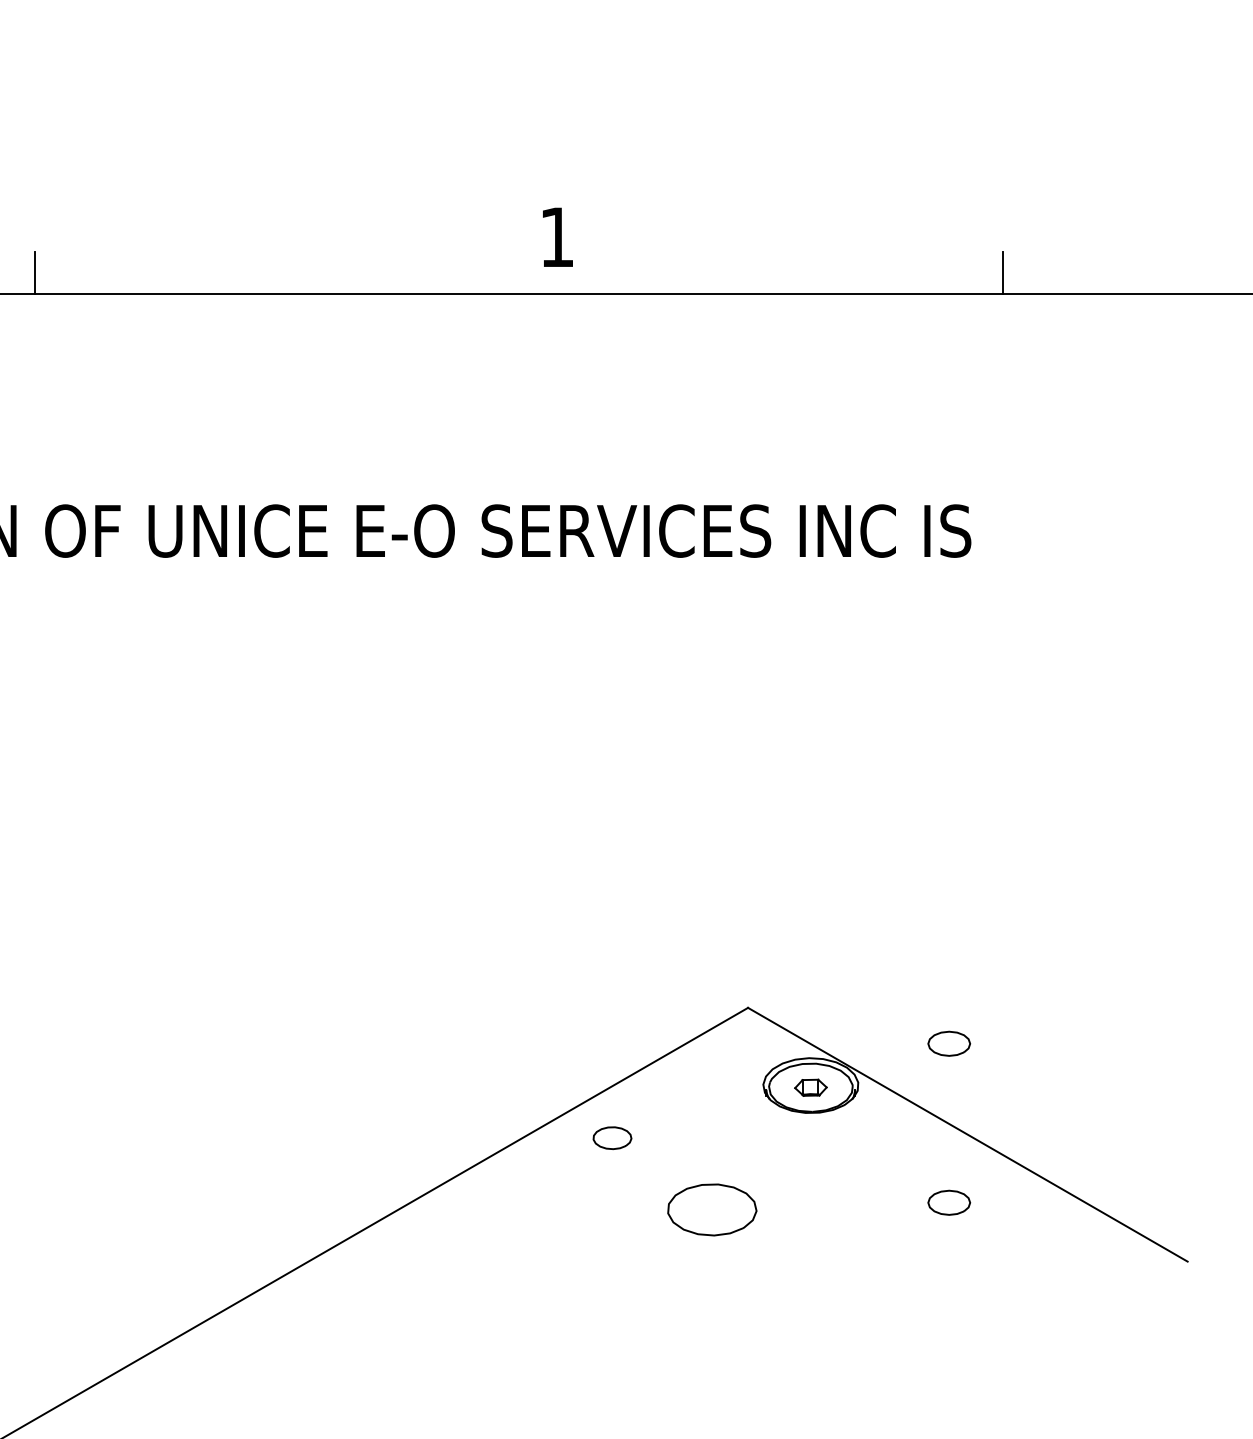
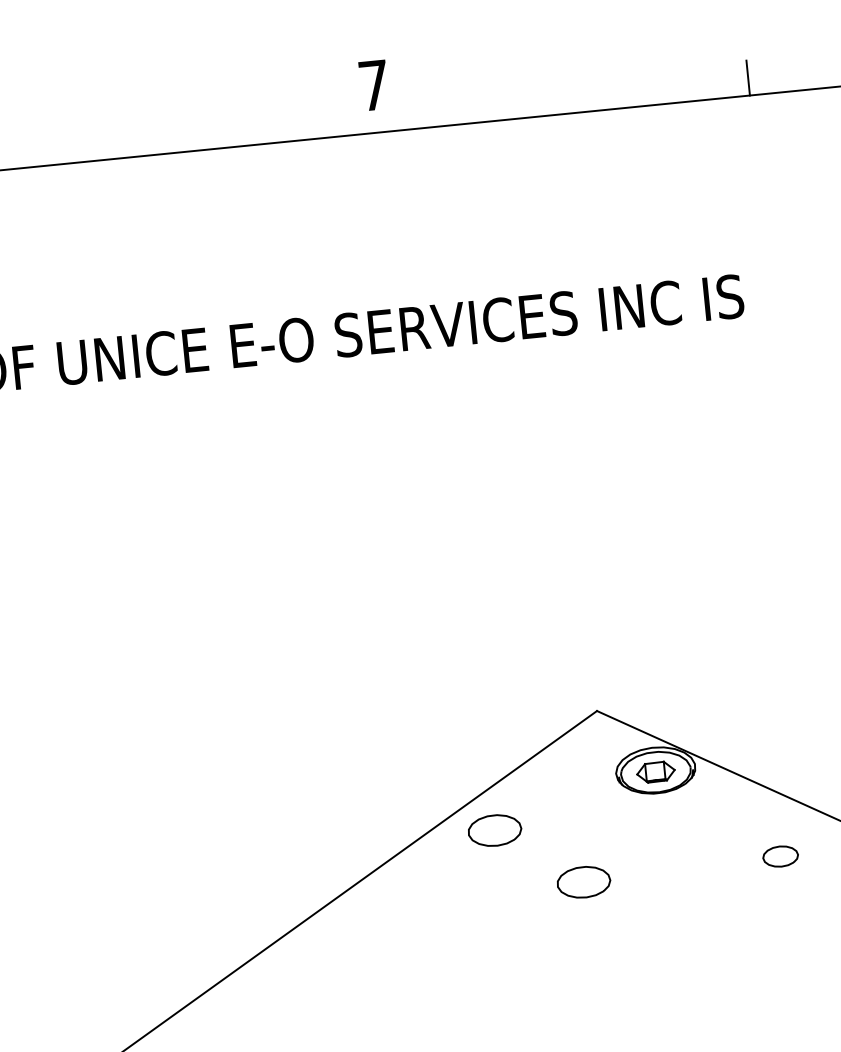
text: (557, 236) -> (374, 84), 1 -> 7
part: (949, 1043) -> (767, 723), removed
part: (810, 1087) -> (655, 772), size x1.43
part: (612, 1138) -> (495, 831), size x1.67
part: (711, 1210) -> (583, 882), size x0.71

